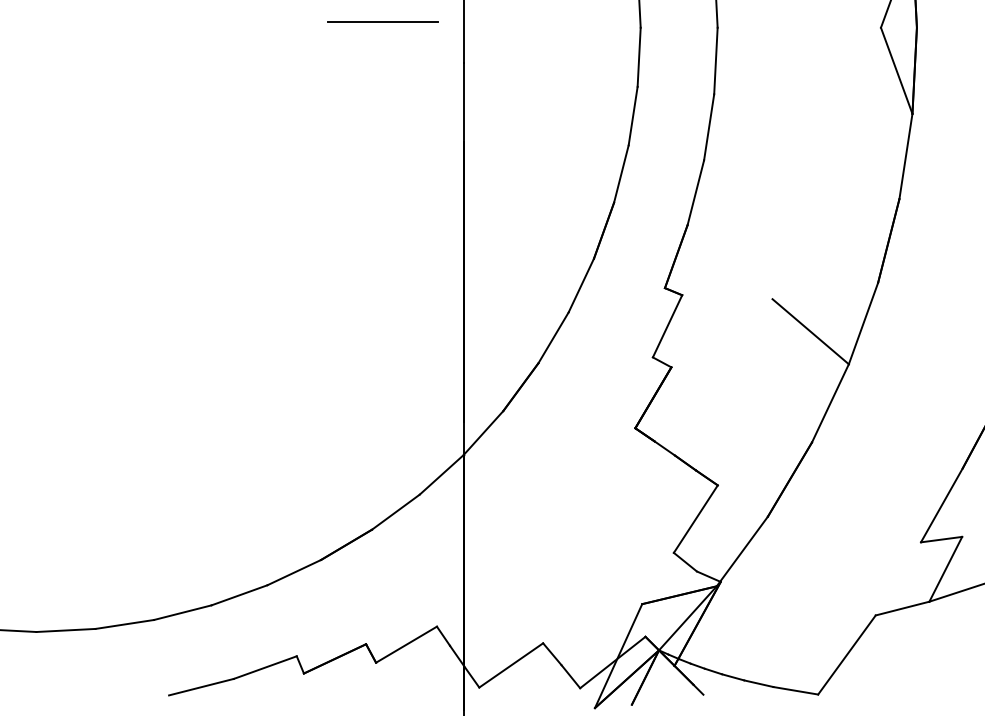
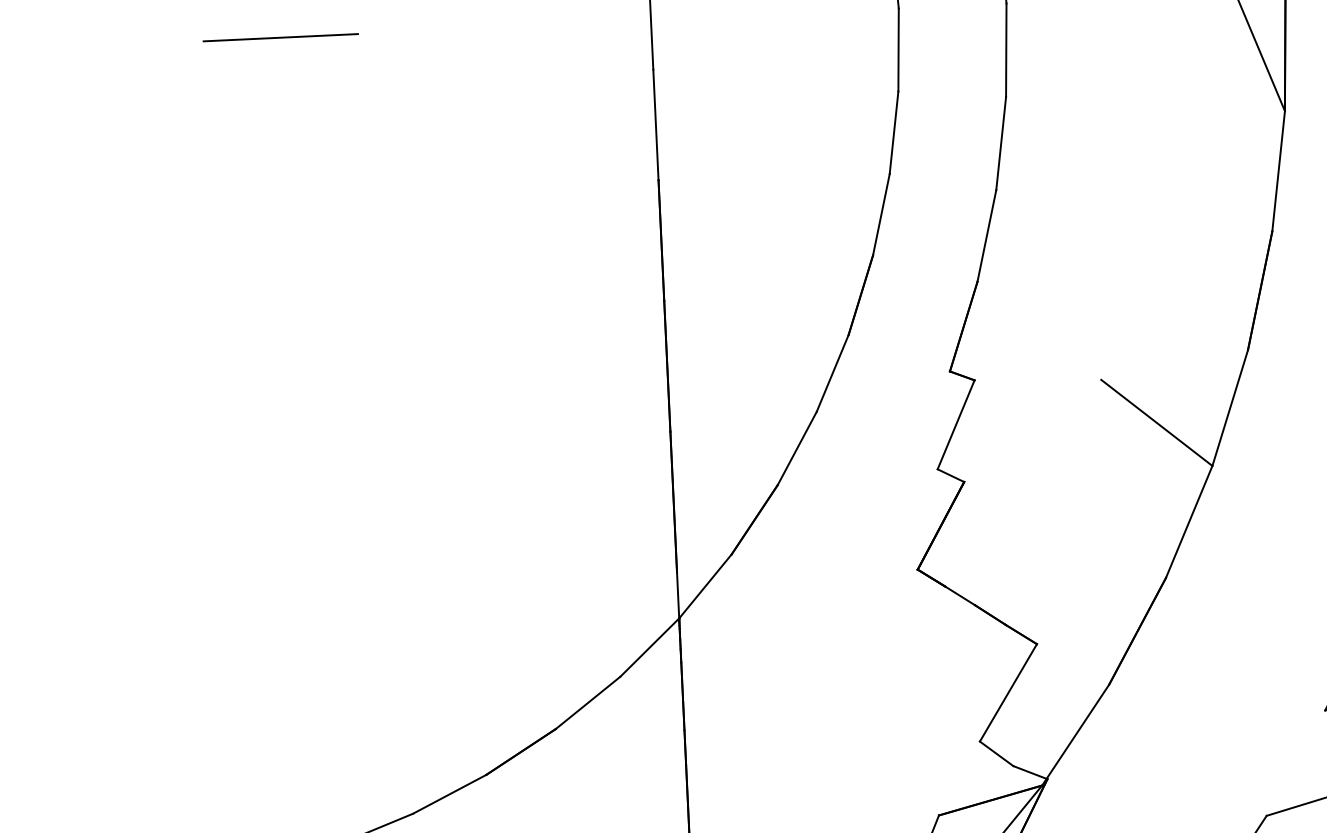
line: (382, 21) -> (279, 37), moved

